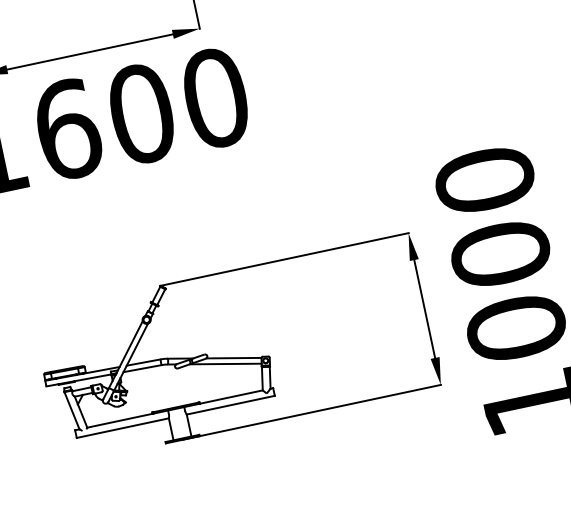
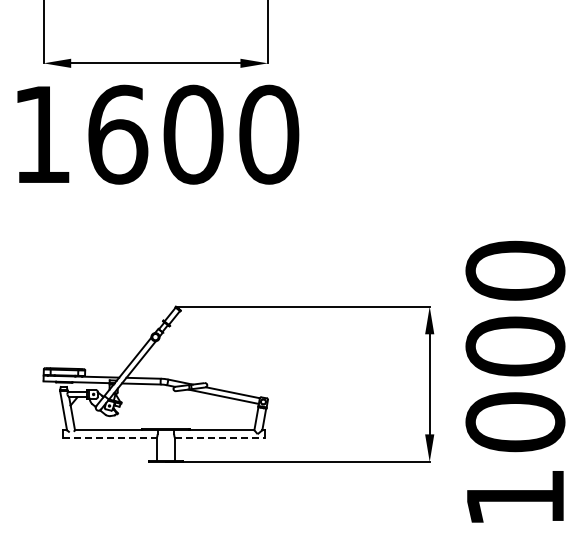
line: (231, 405) -> (220, 438), solid -> dashed
line: (123, 428) -> (110, 438), solid -> dashed

